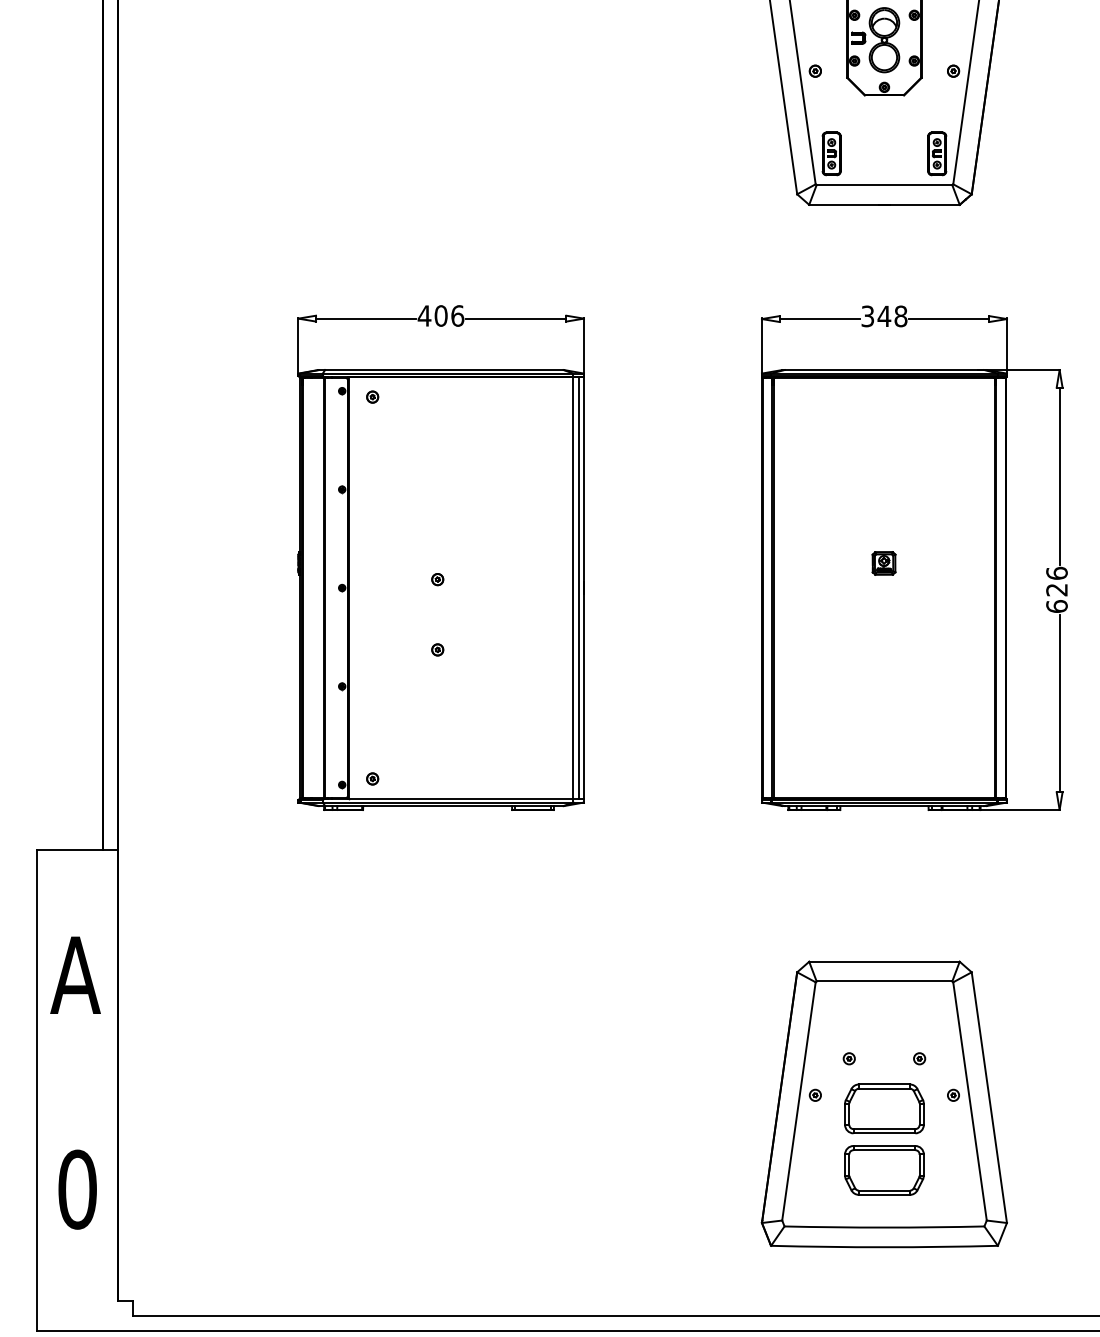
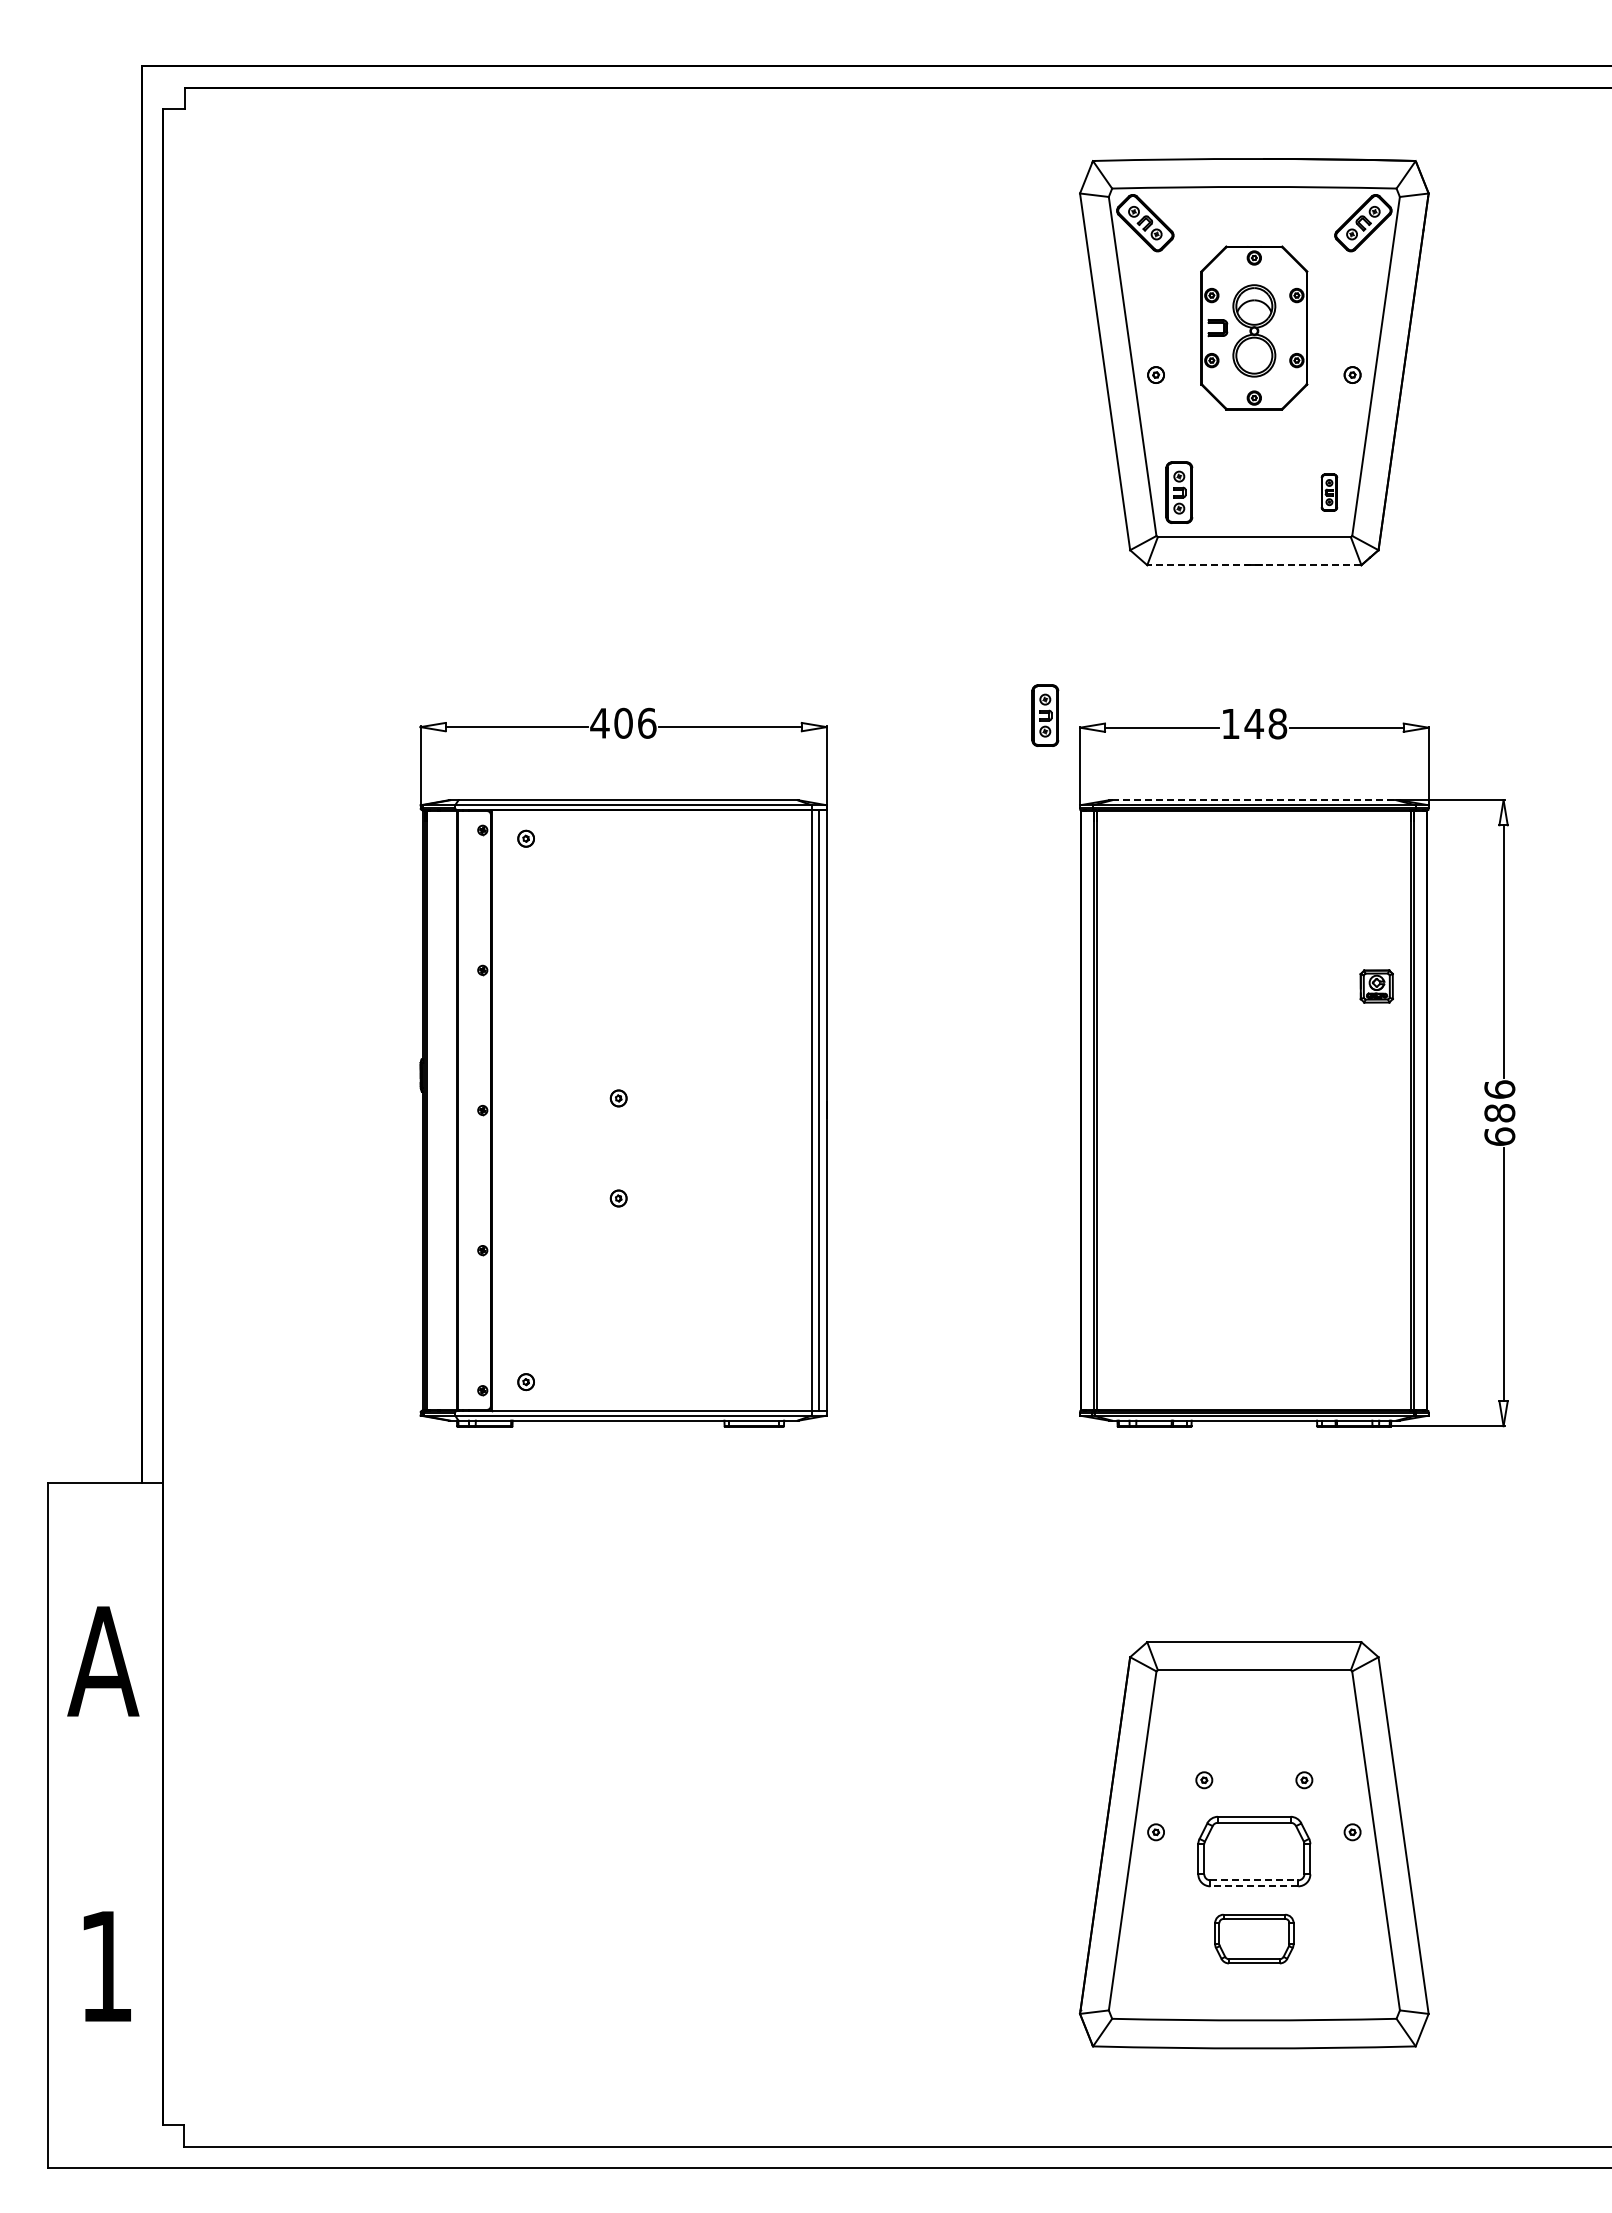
part: (937, 153) -> (1329, 492), size x0.6
line: (883, 205) -> (1253, 565), solid -> dashed
part: (737, 310) -> (1045, 715), added
text: (867, 316) -> (1230, 723), 348 -> 148
line: (884, 370) -> (1254, 800), solid -> dashed
part: (883, 563) -> (1376, 986), moved
text: (1056, 590) -> (1499, 1113), 626 -> 686
line: (884, 1129) -> (1254, 1880), solid -> dashed
line: (883, 1133) -> (1253, 1886), solid -> dashed
part: (884, 1170) -> (1254, 1938), size x0.7
text: (77, 1189) -> (106, 1966), 0 -> 1

